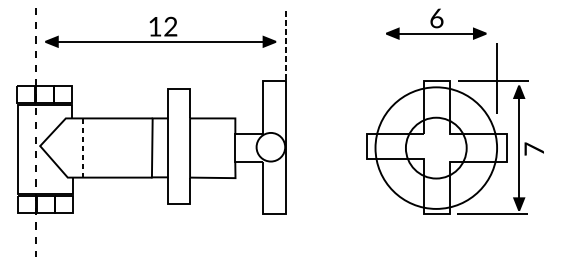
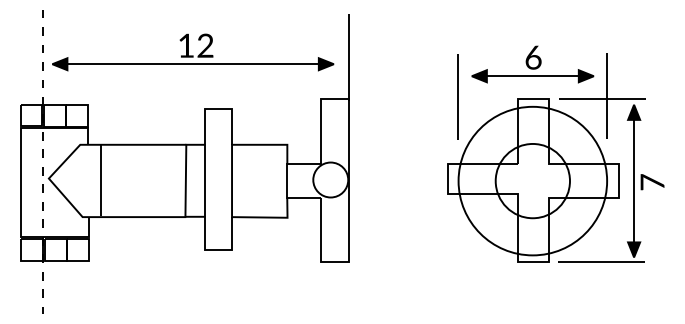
part: (436, 24) -> (532, 64), moved
part: (160, 32) -> (193, 52), moved
line: (285, 46) -> (348, 57), dashed -> solid
line: (374, 78) -> (457, 96), added
line: (83, 147) -> (101, 180), dashed -> solid

